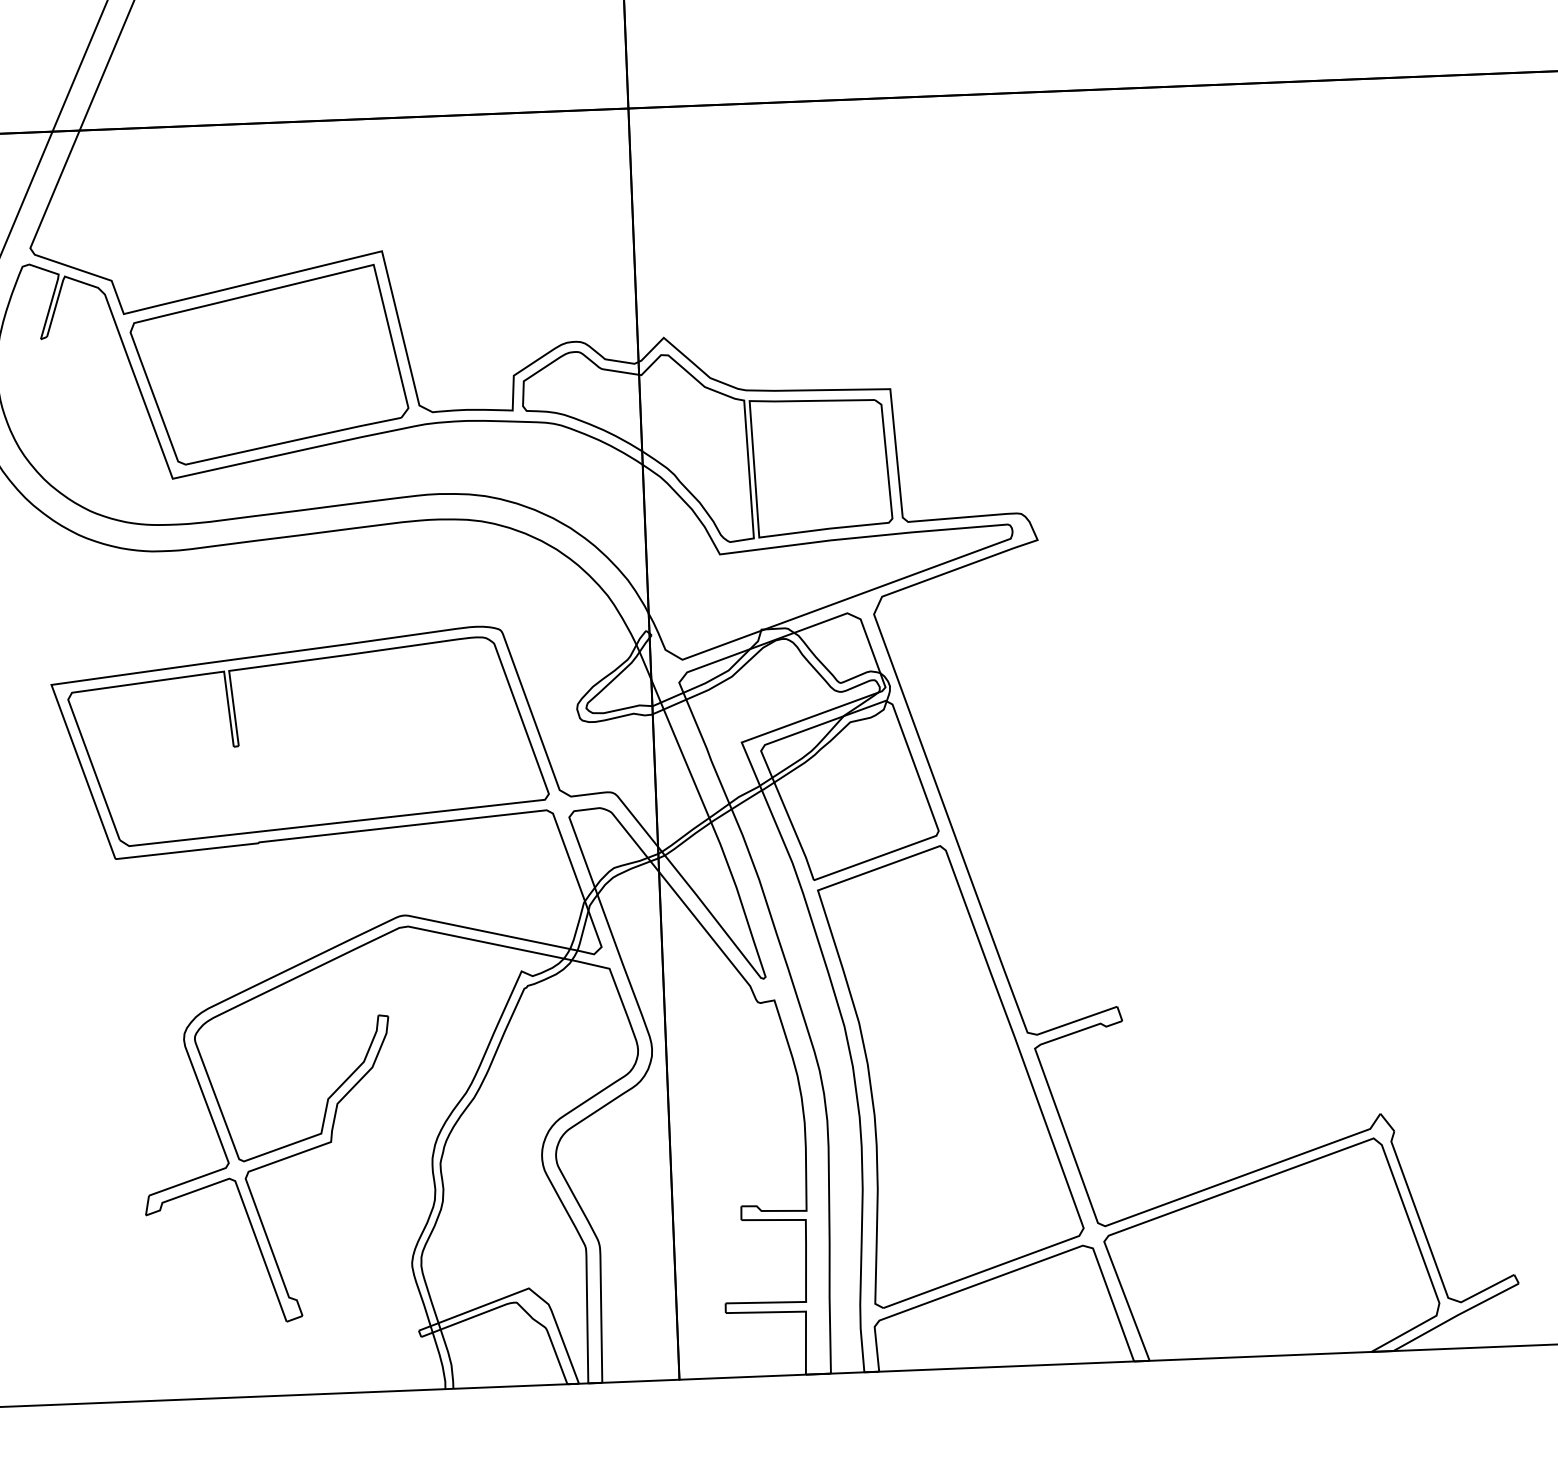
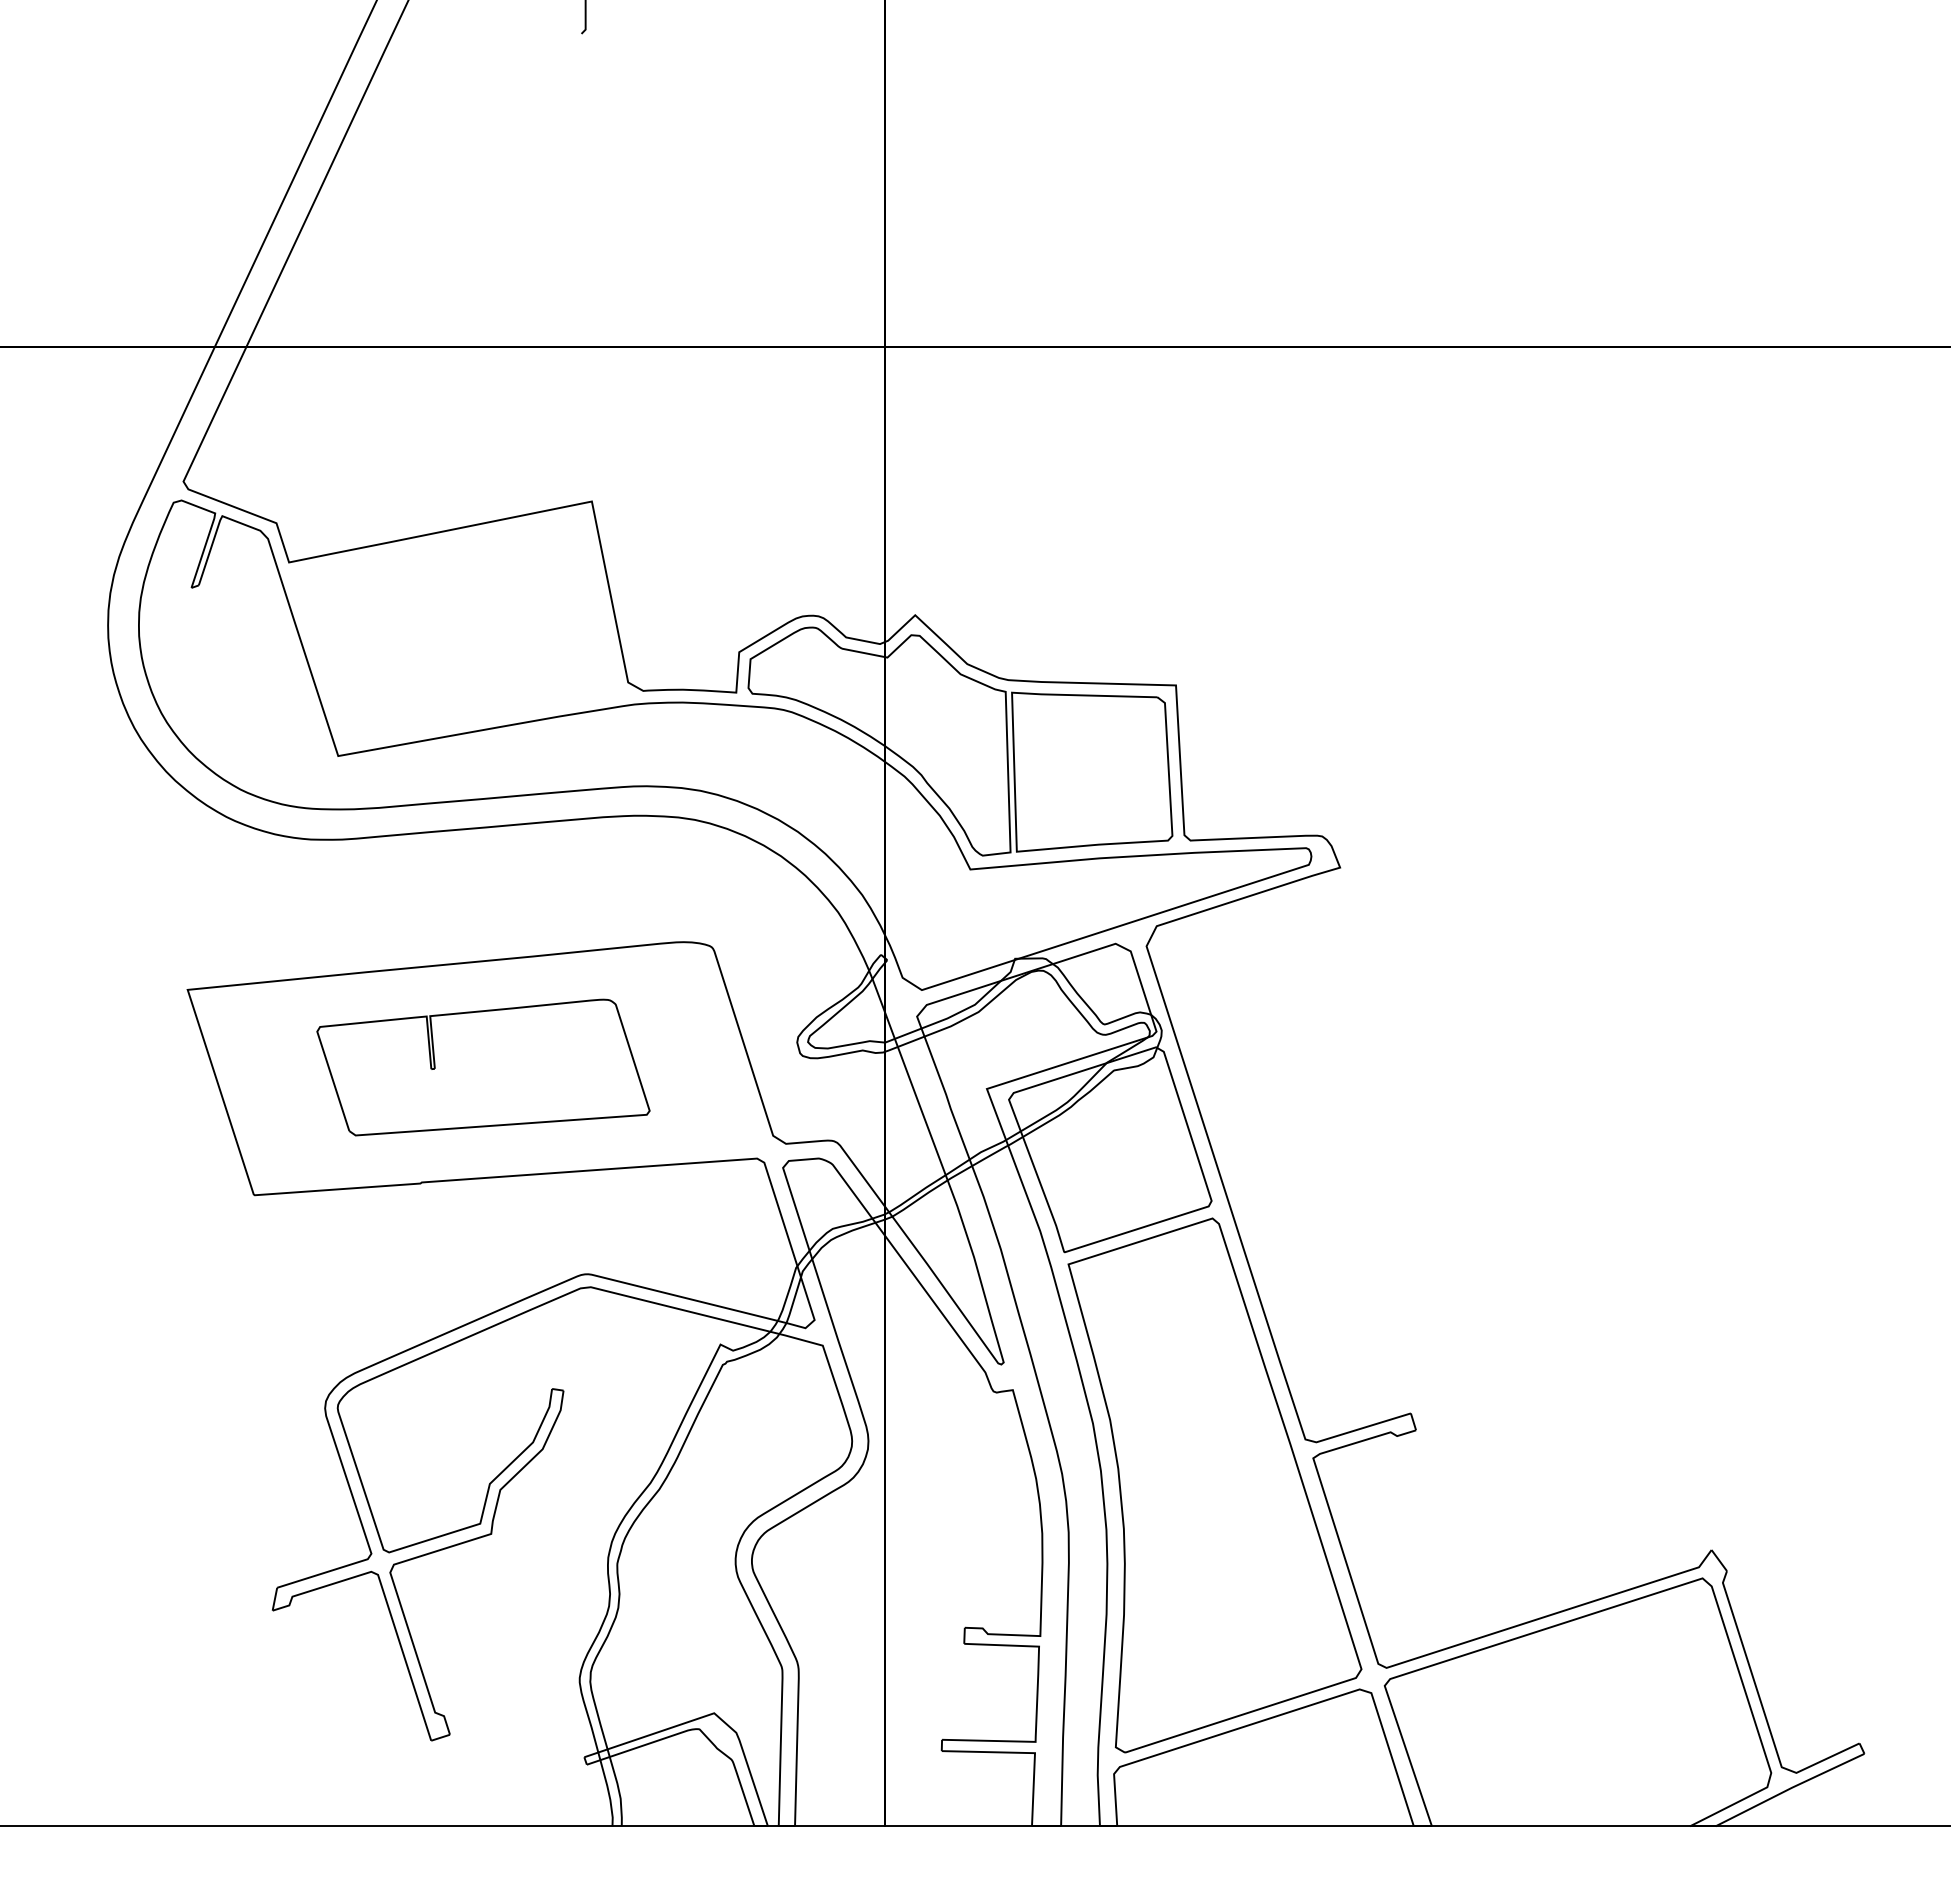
part: (269, 365) -> (455, 628), removed
part: (308, 741) -> (483, 1067), size x0.6

